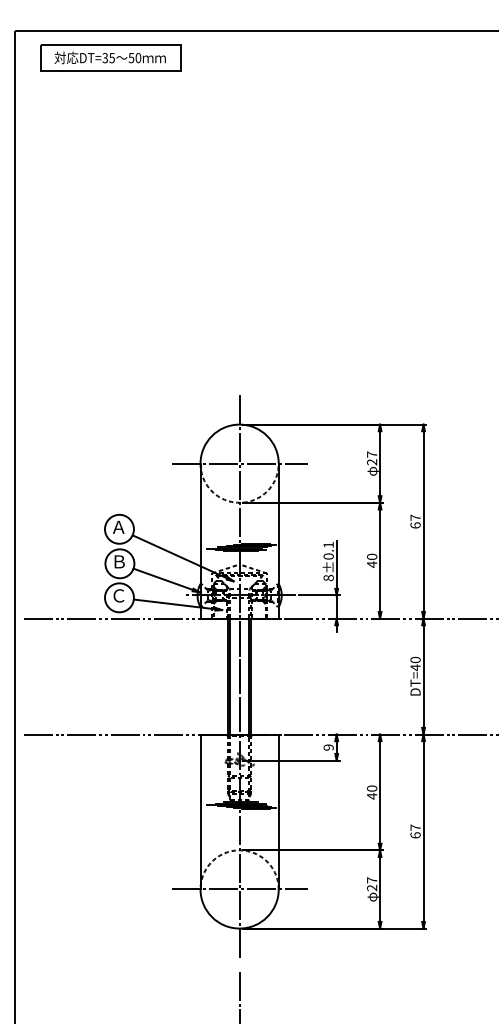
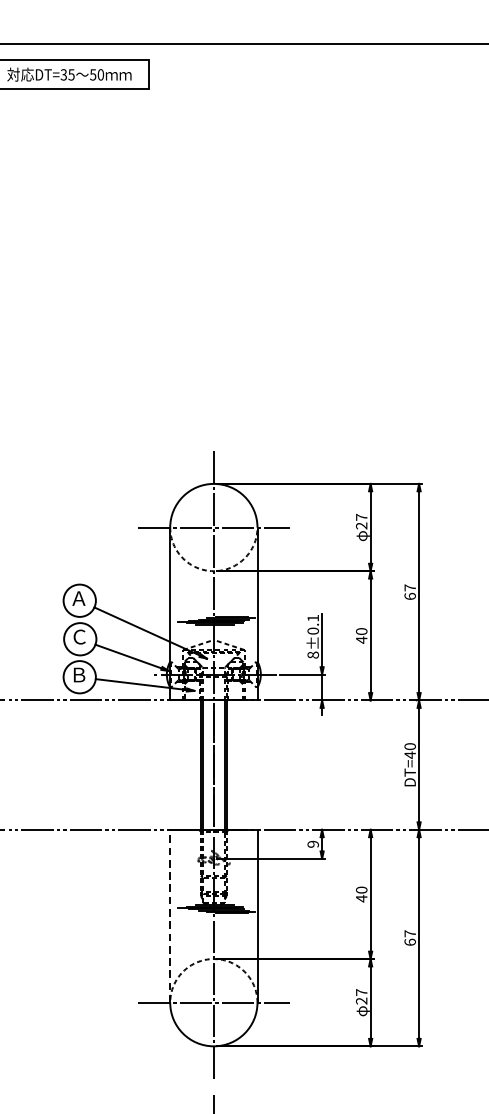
text: (119, 561) -> (79, 636), Ｂ -> Ｃ
text: (118, 595) -> (78, 674), Ｃ -> Ｂ
line: (200, 811) -> (170, 915), solid -> dashed

